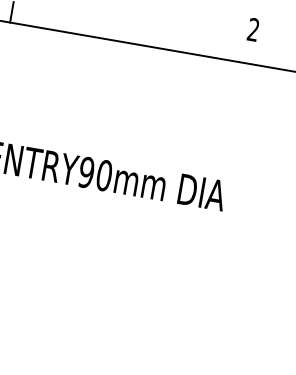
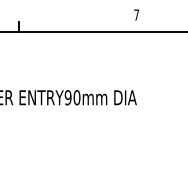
text: (253, 28) -> (136, 14), 2 -> 7

